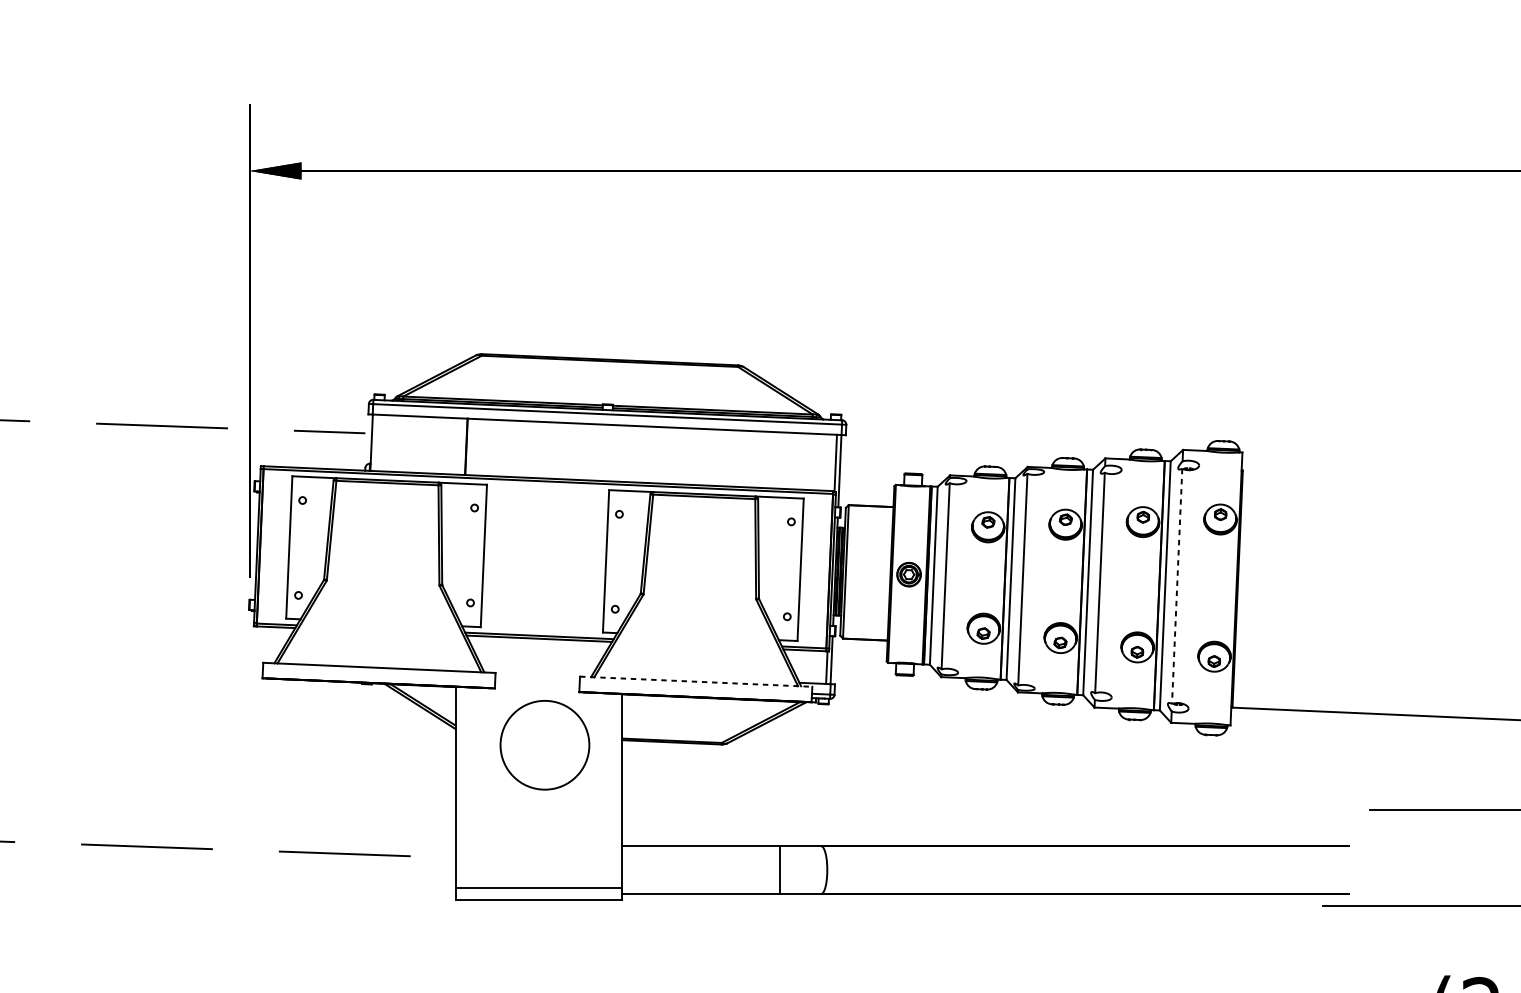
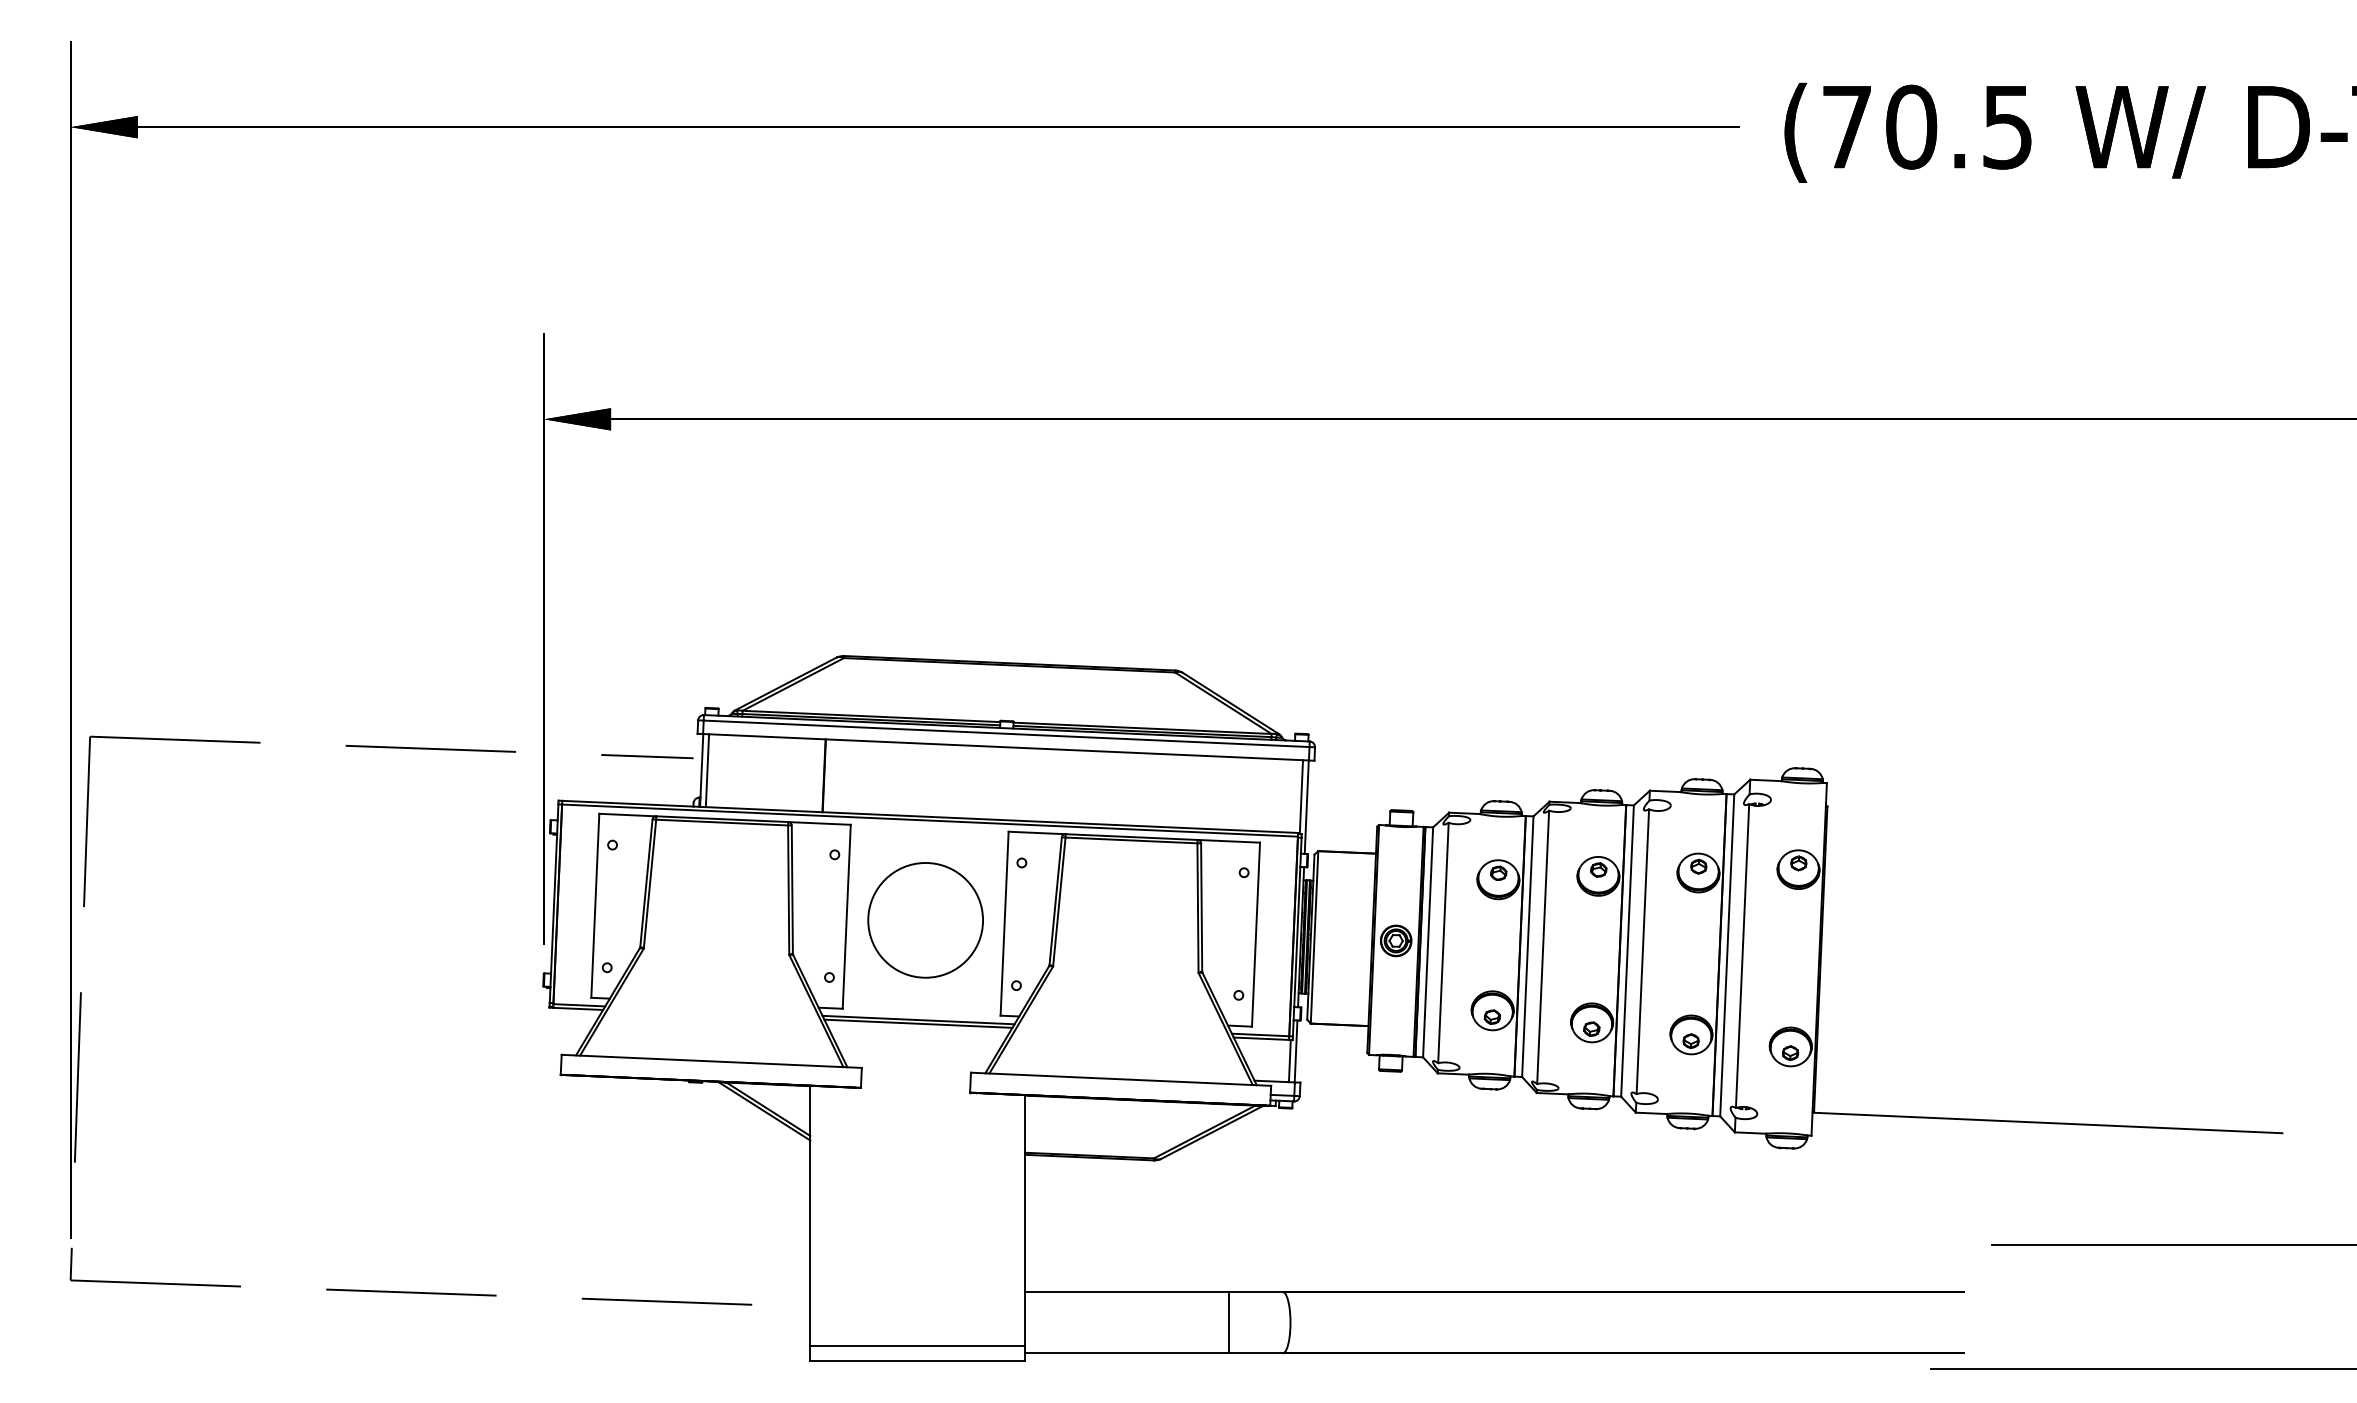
line: (376, 442) -> (707, 770), added
line: (1177, 586) -> (1742, 956), dashed -> solid
line: (696, 681) -> (1121, 1079), dashed -> solid
circle: (544, 745) -> (925, 920), moved

